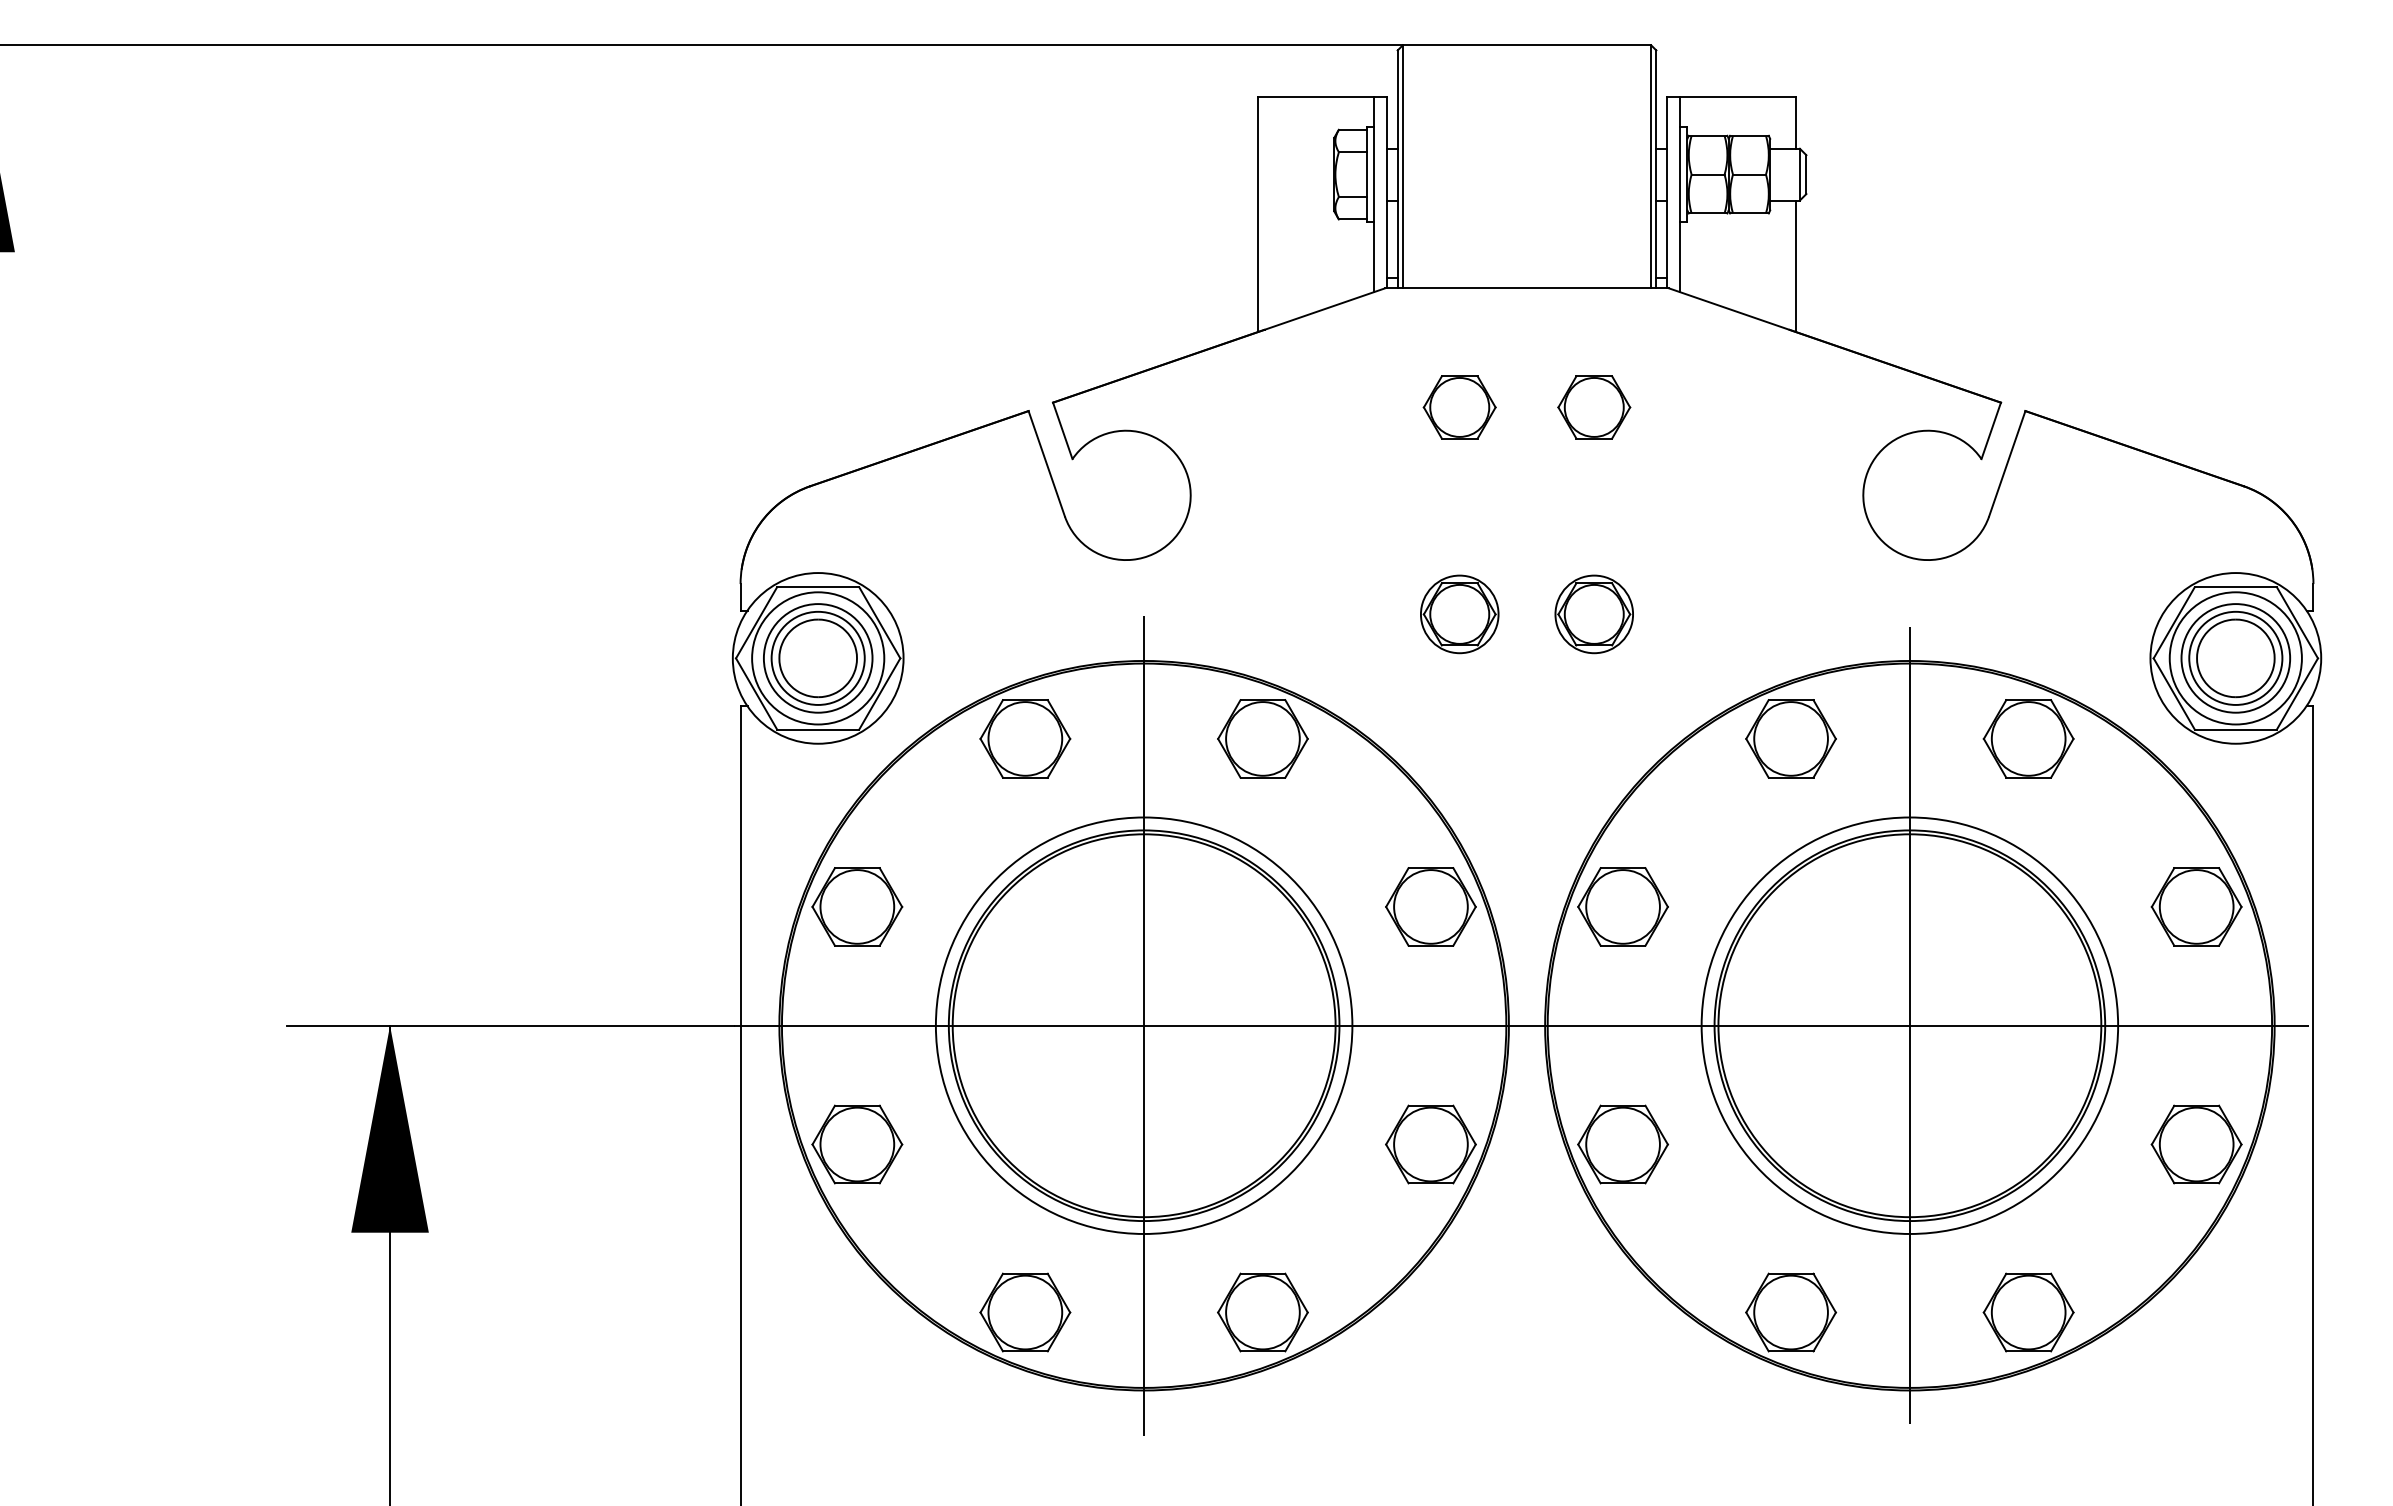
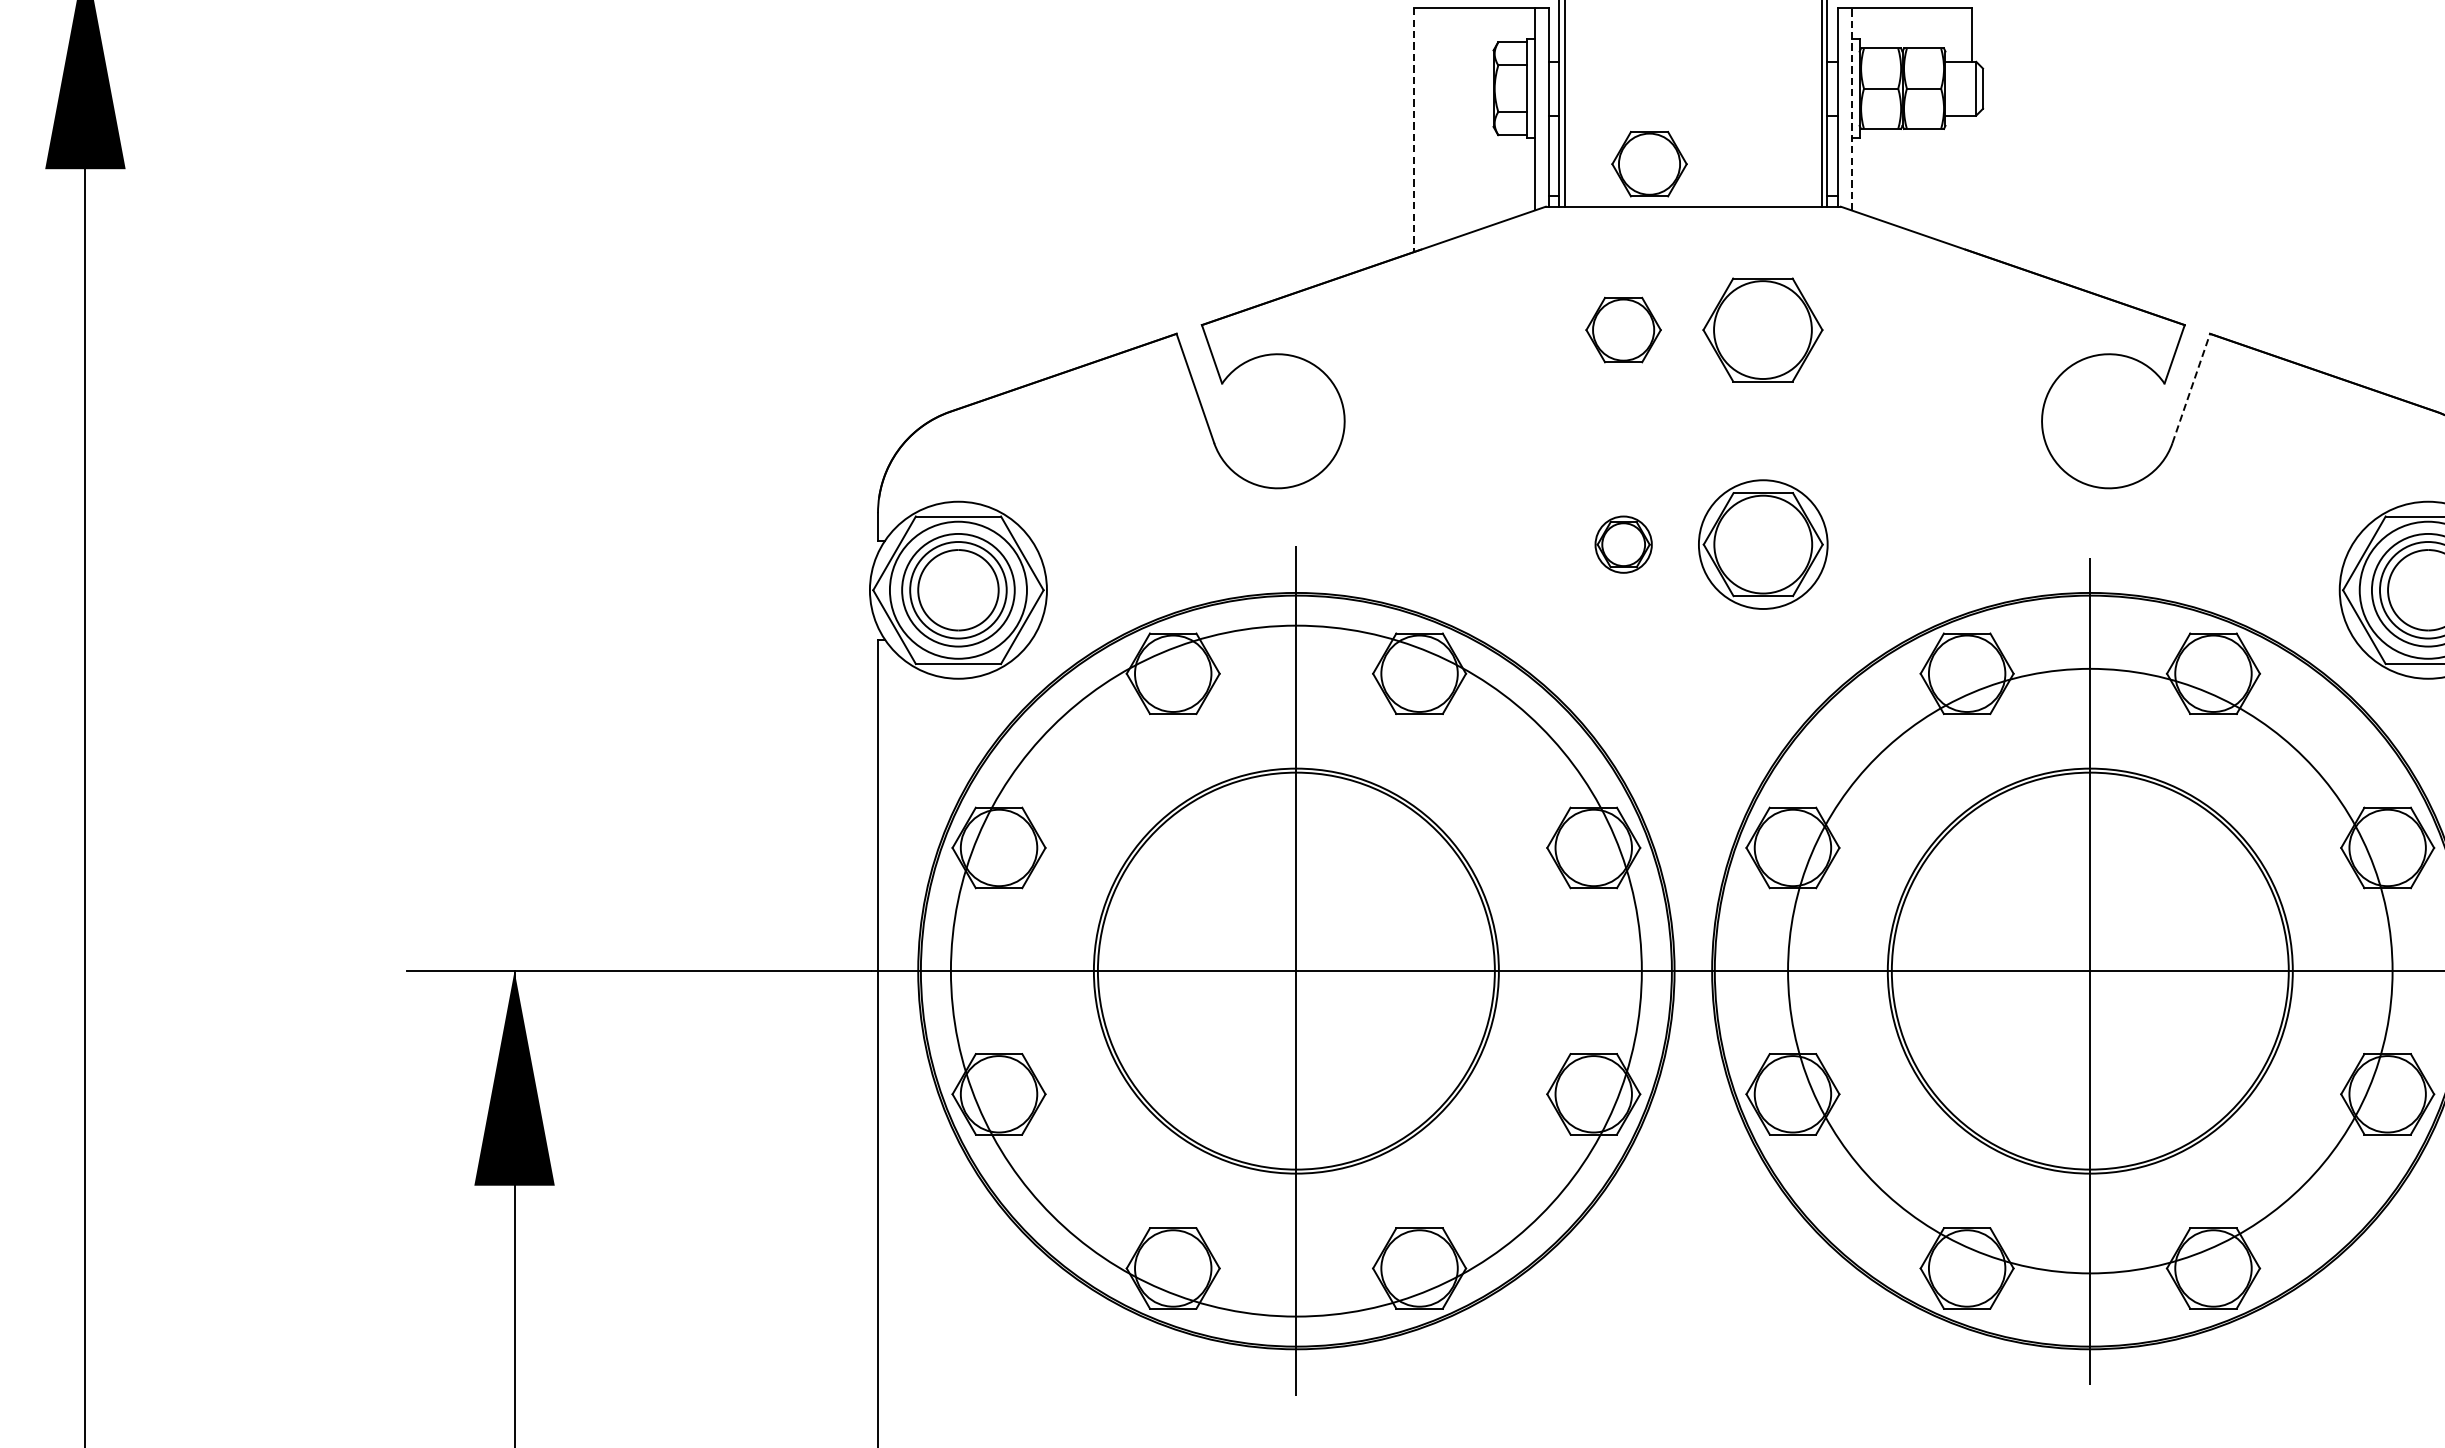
line: (1679, 194) -> (1851, 109), solid -> dashed
line: (1257, 214) -> (1413, 130), solid -> dashed
part: (1484, 247) -> (1649, 164), added
line: (1796, 266) -> (1972, 183), removed
part: (1594, 407) -> (1763, 330), size x1.6
line: (2007, 463) -> (2191, 388), solid -> dashed
part: (1459, 614) -> (1623, 544), size x0.7
part: (1593, 614) -> (1762, 544), size x1.6
circle: (1143, 1025) -> (1295, 970), size x1.6
circle: (1909, 1025) -> (2089, 970), size x1.4

